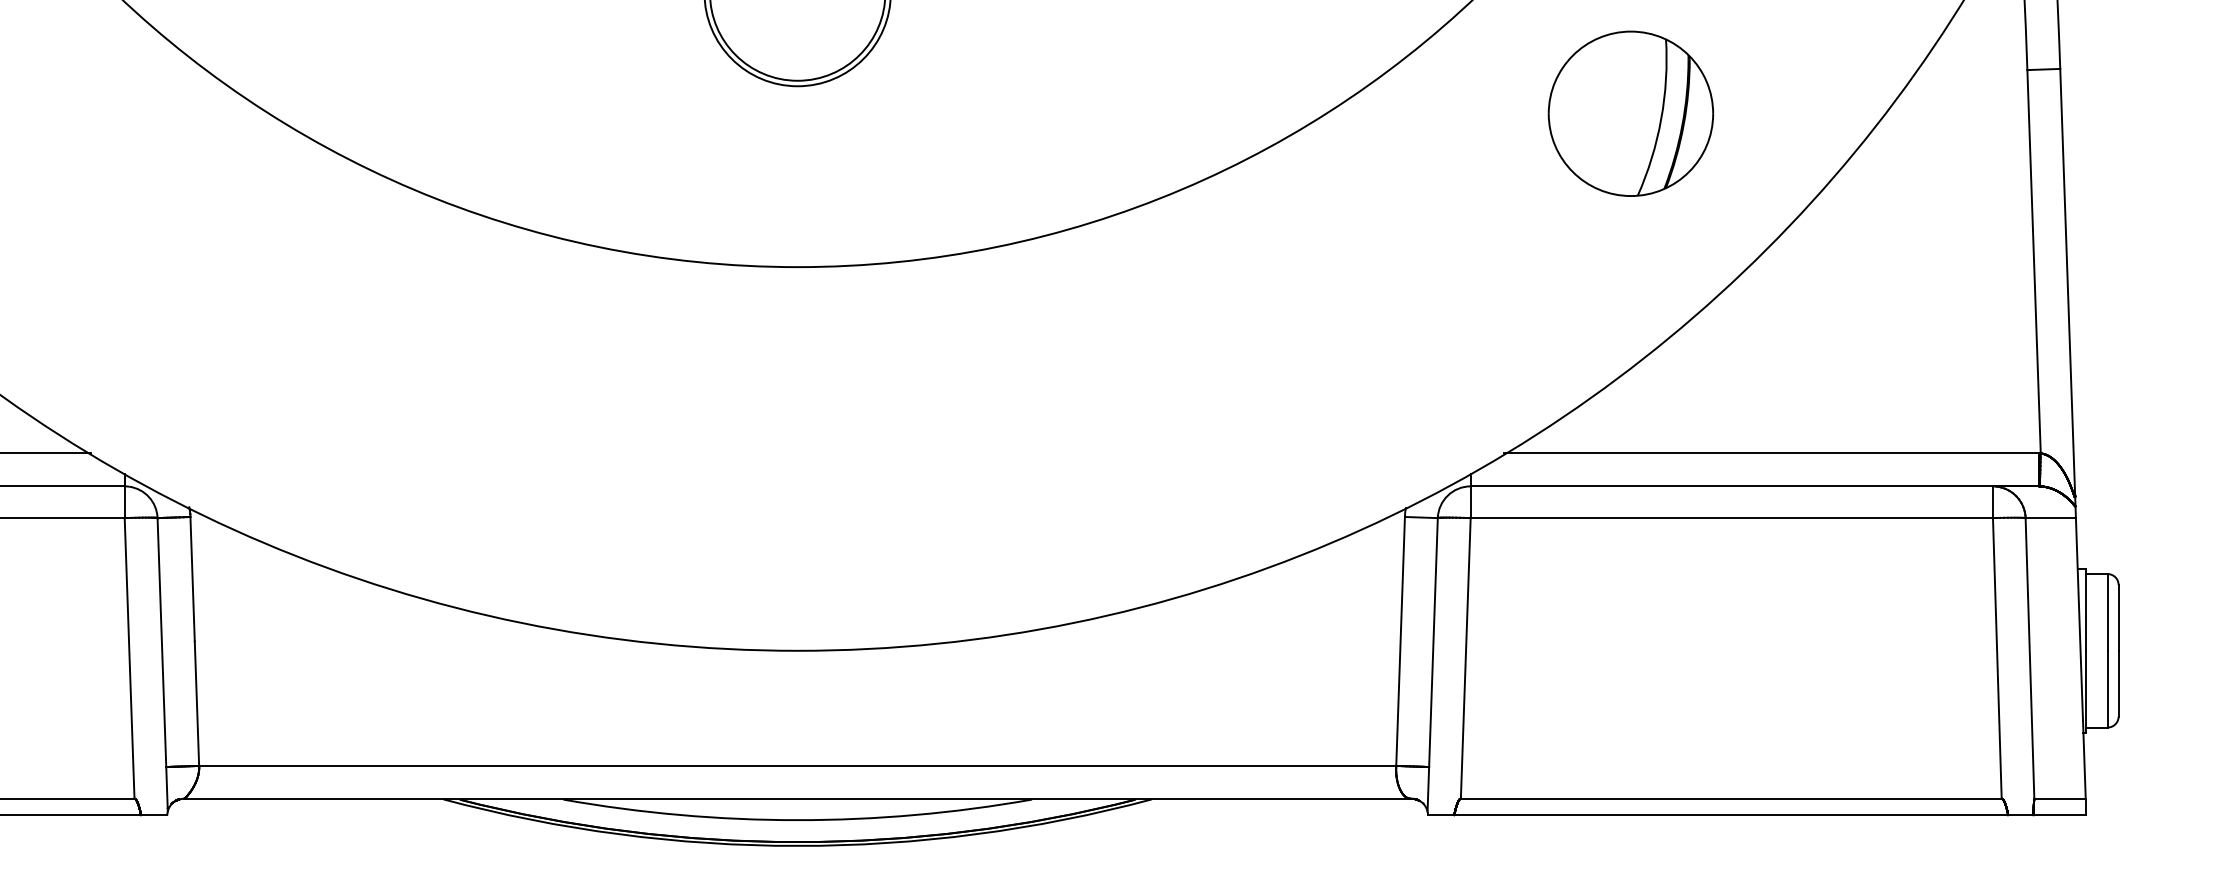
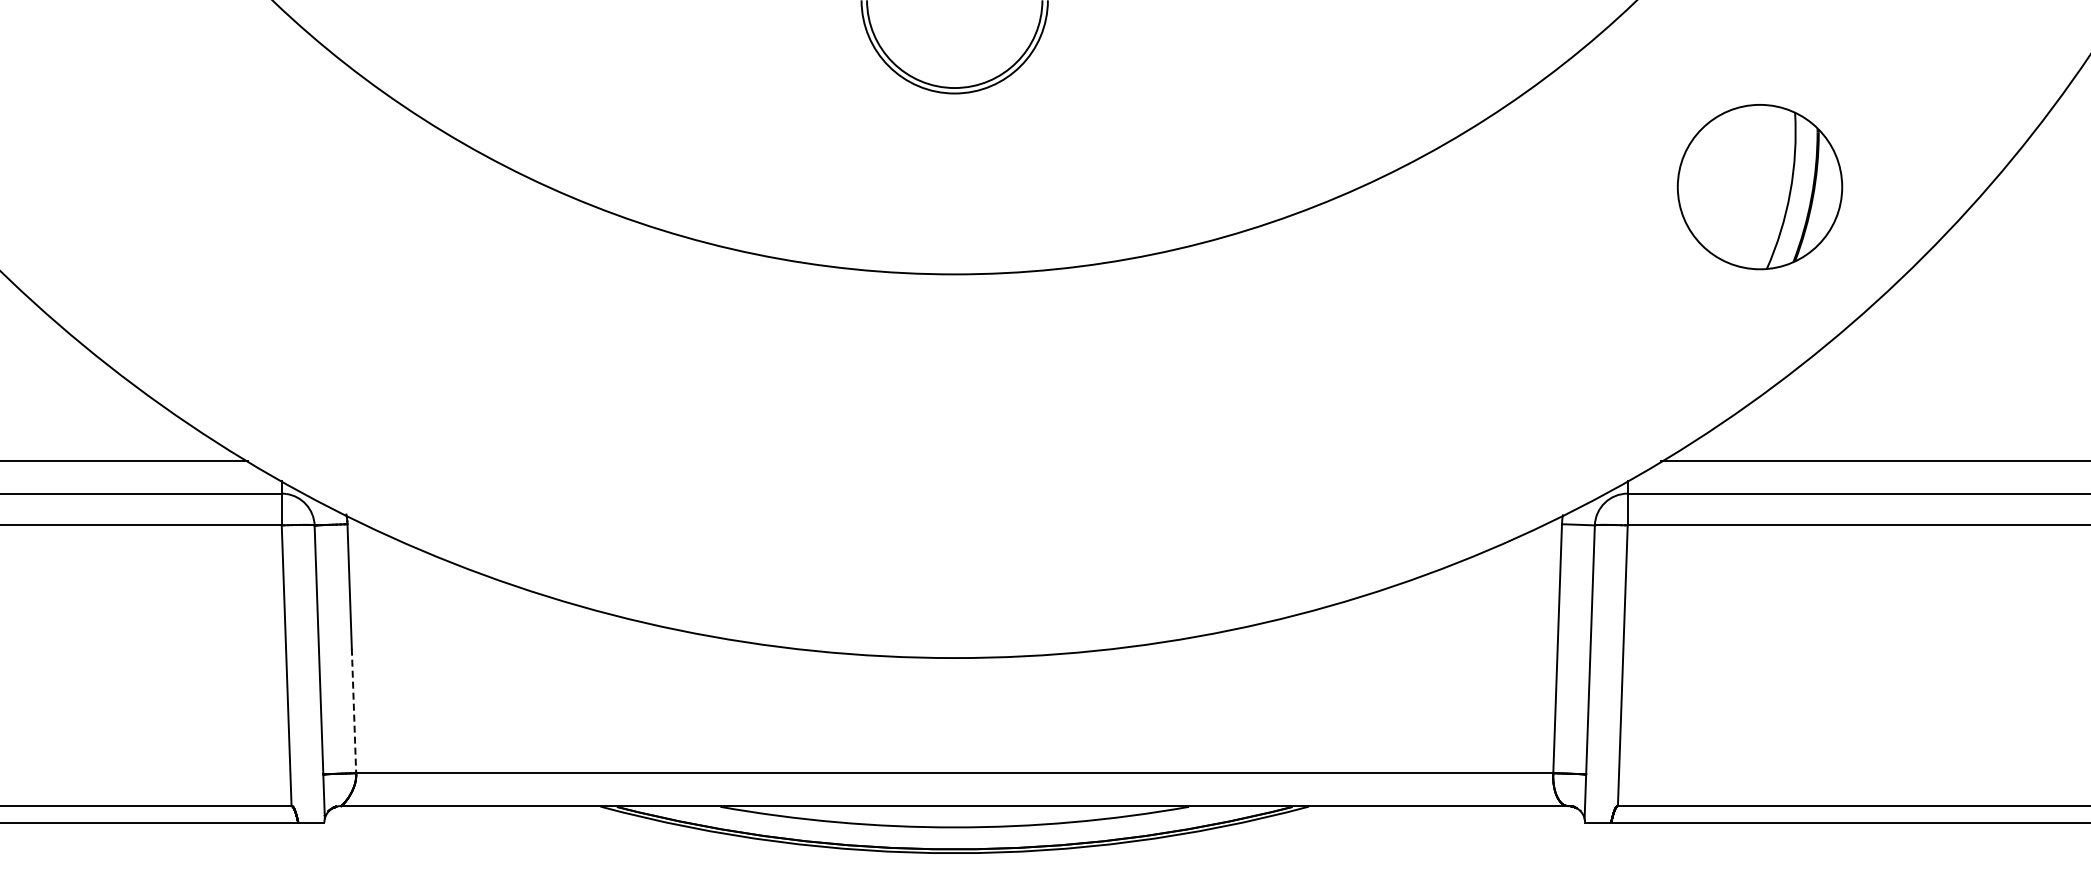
part: (1630, 113) -> (1759, 186), moved
line: (196, 704) -> (353, 711), solid -> dashed

